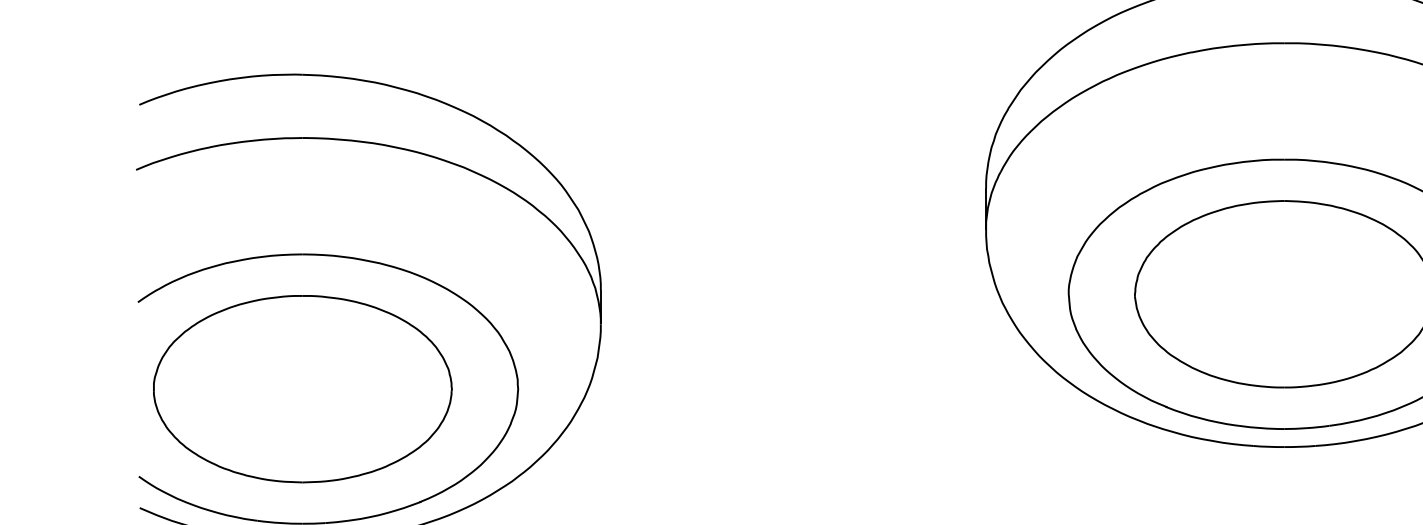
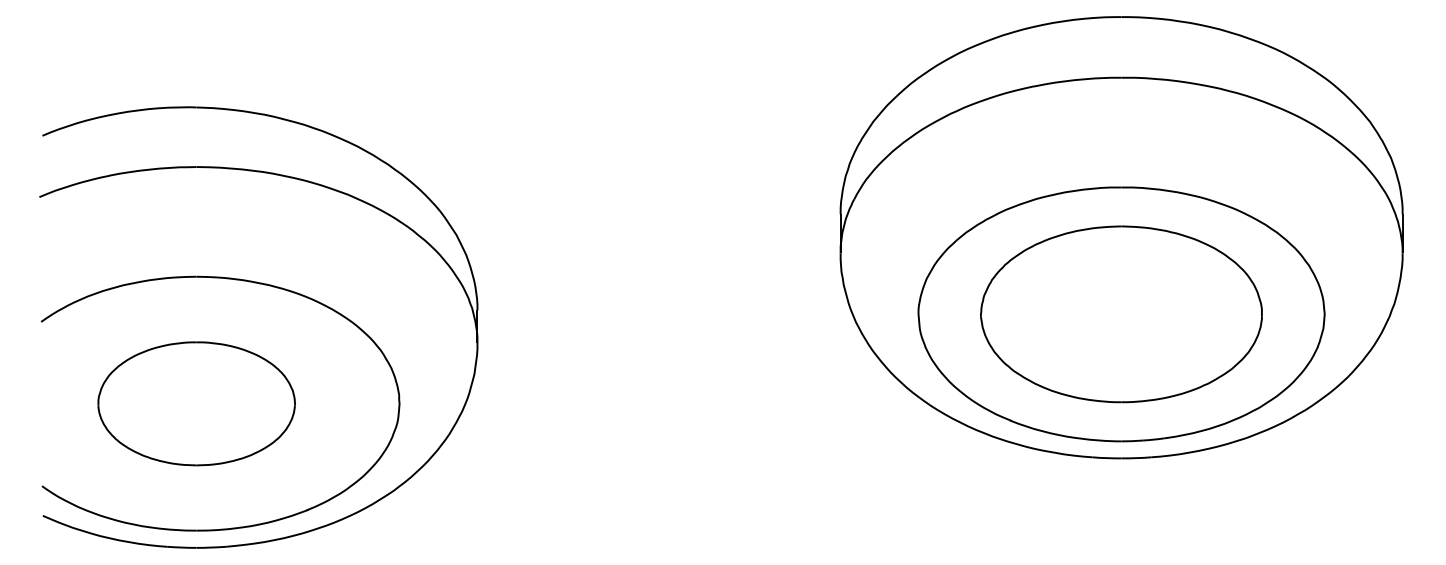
part: (302, 388) -> (196, 403), size x0.7

